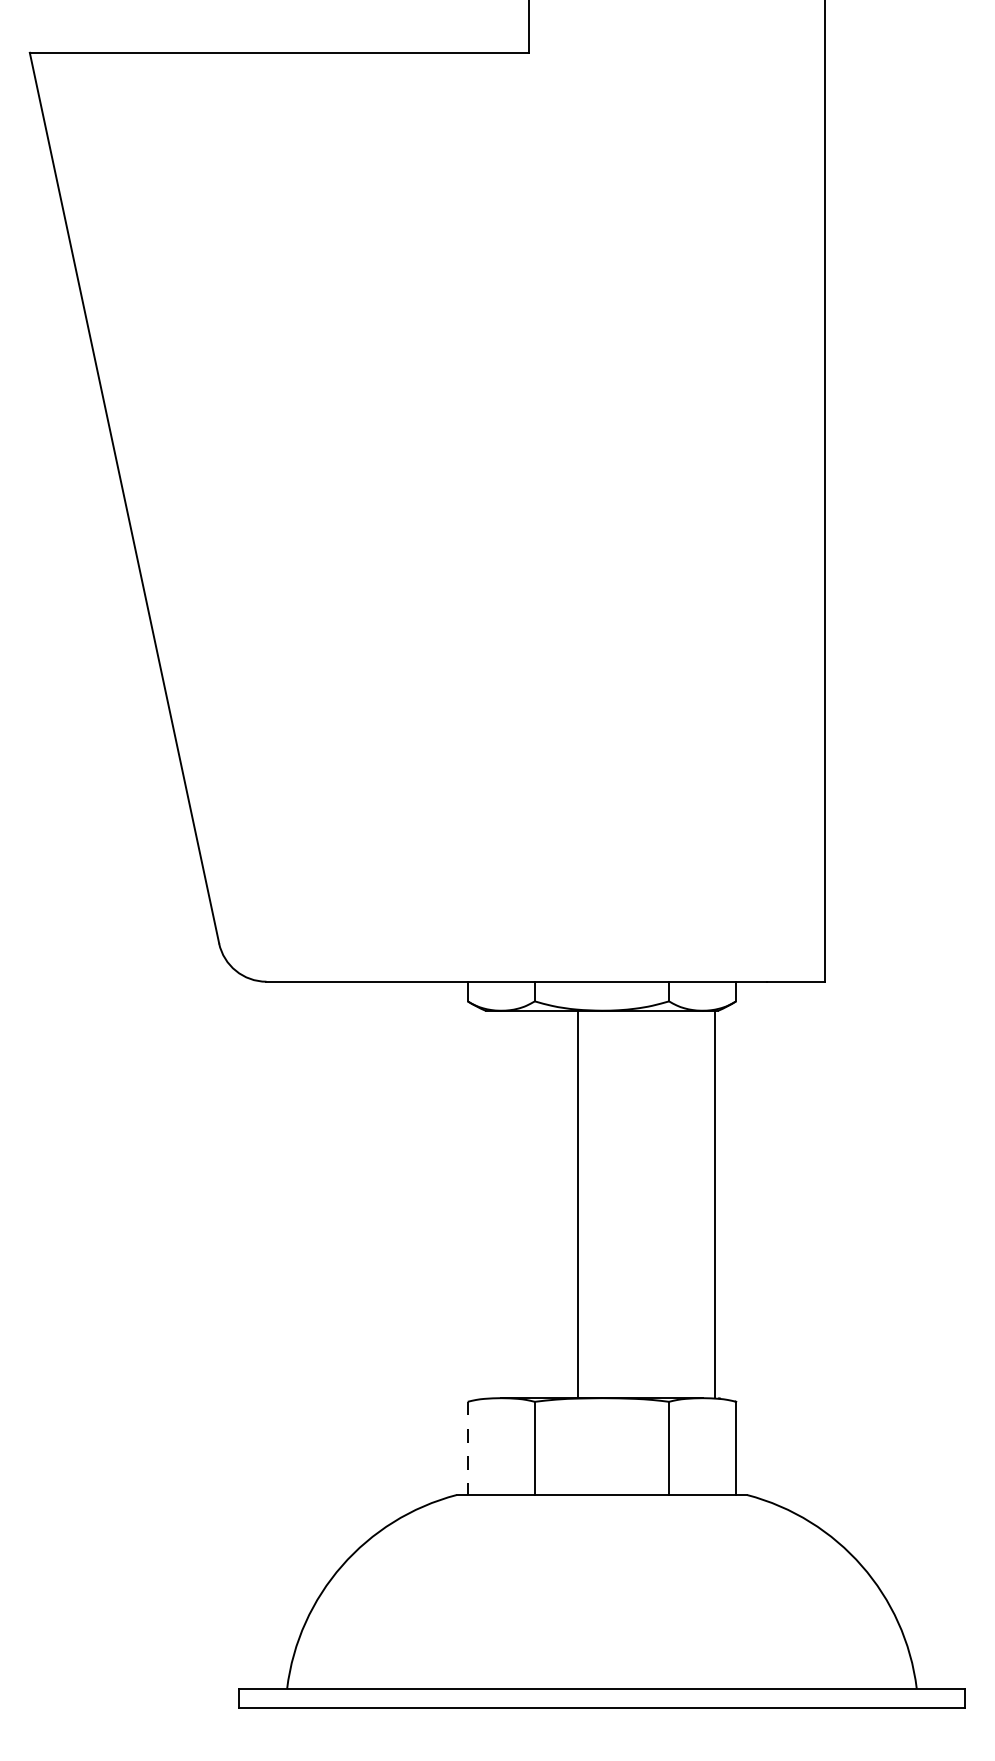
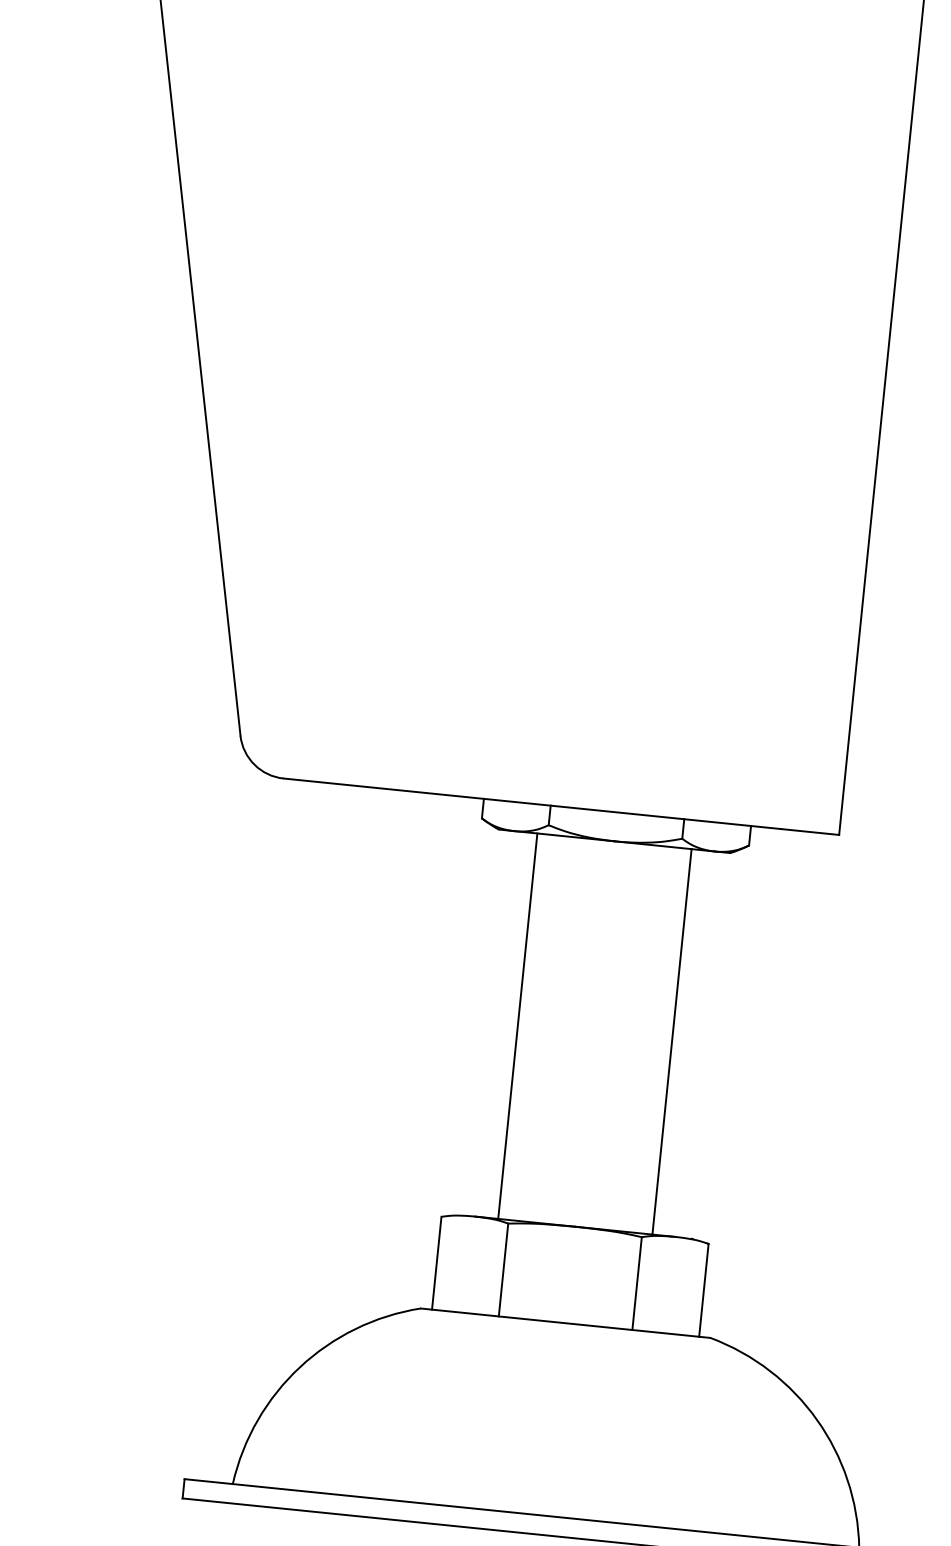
line: (578, 1204) -> (517, 1026), moved
line: (715, 1204) -> (672, 1041), moved
line: (467, 1448) -> (436, 1263), dashed -> solid

